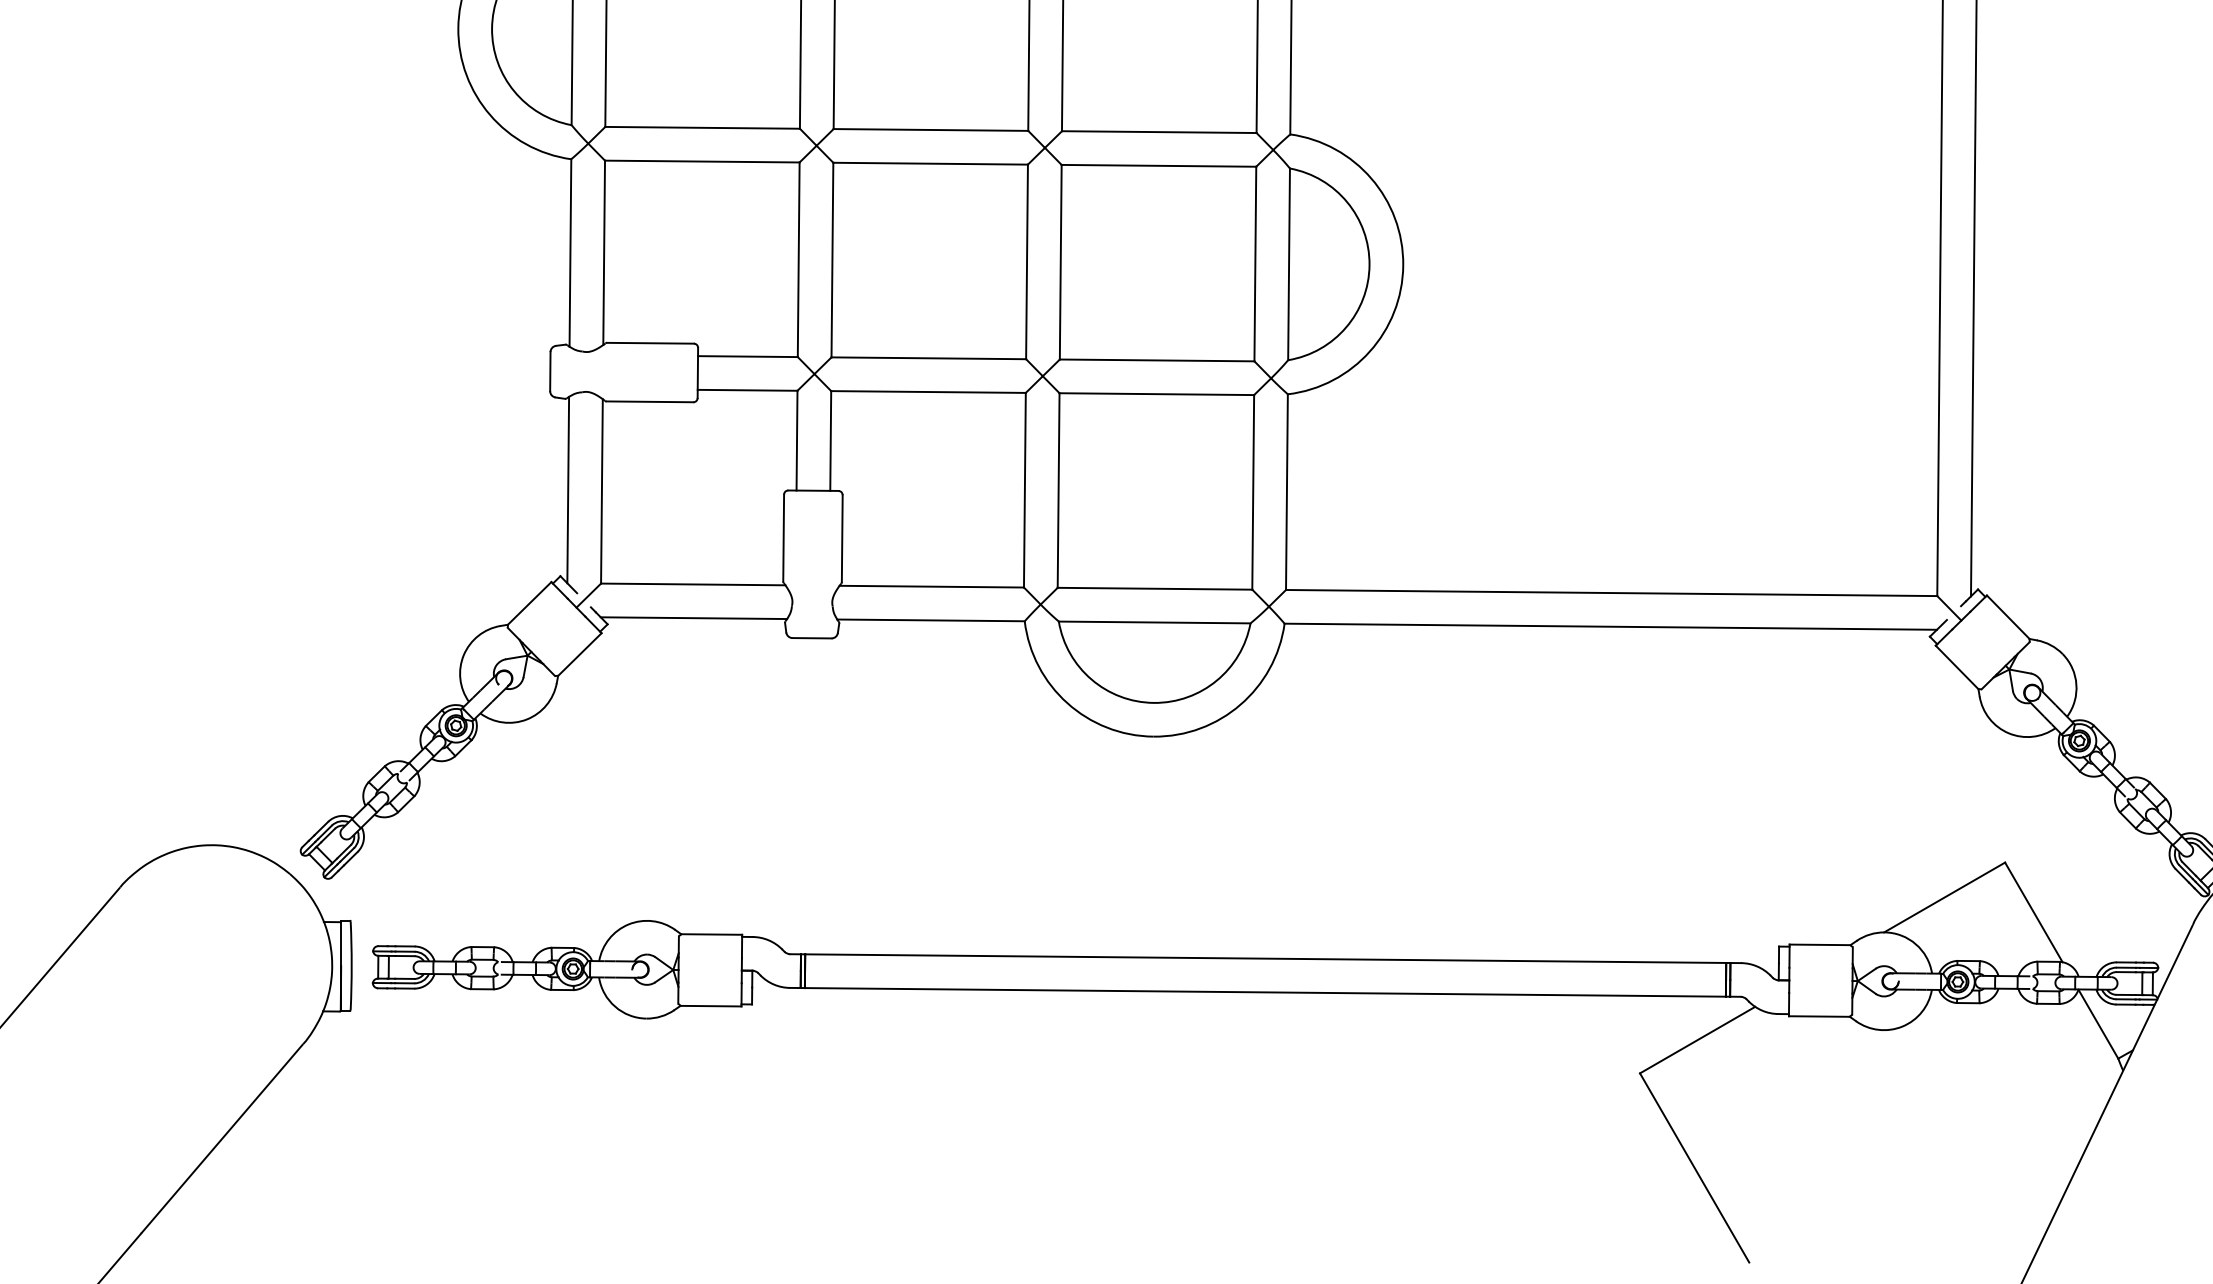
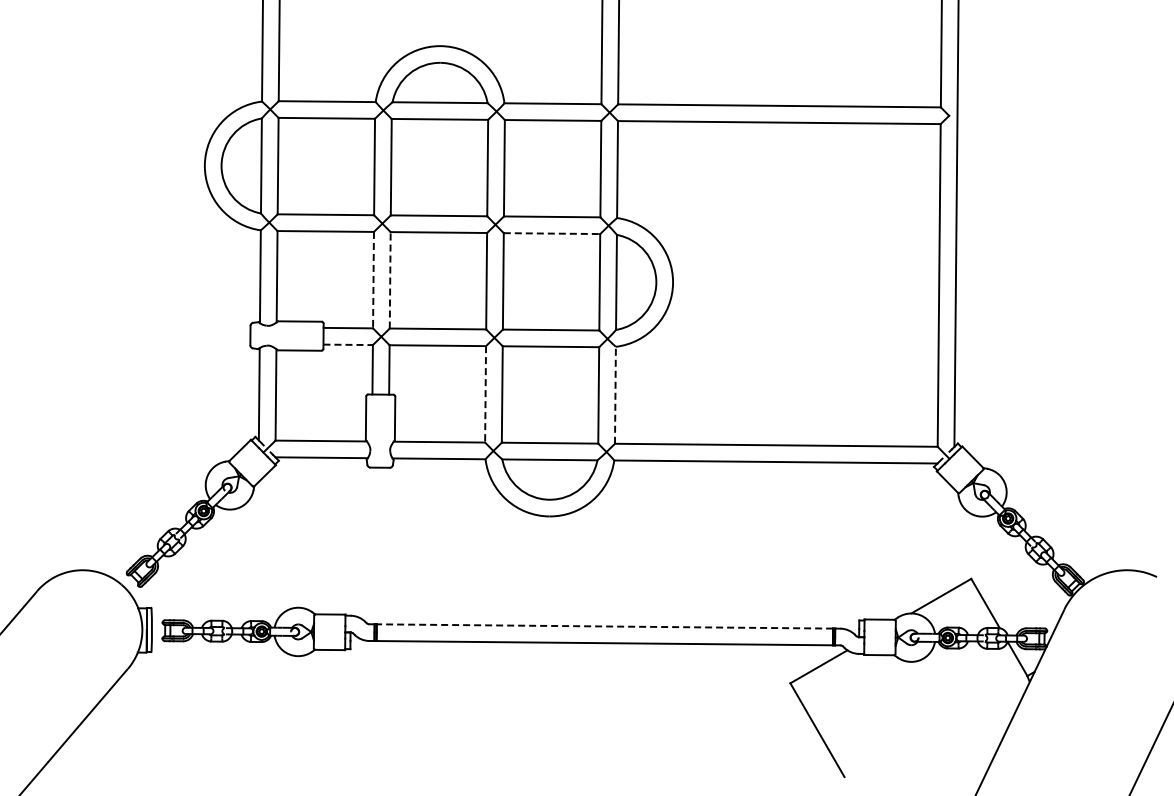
line: (1159, 165) -> (552, 233), solid -> dashed
line: (832, 258) -> (390, 279), solid -> dashed
line: (798, 260) -> (373, 280), solid -> dashed
line: (748, 389) -> (348, 344), solid -> dashed
line: (1024, 490) -> (485, 394), solid -> dashed
line: (1287, 490) -> (615, 394), solid -> dashed
line: (1264, 958) -> (604, 626), solid -> dashed

